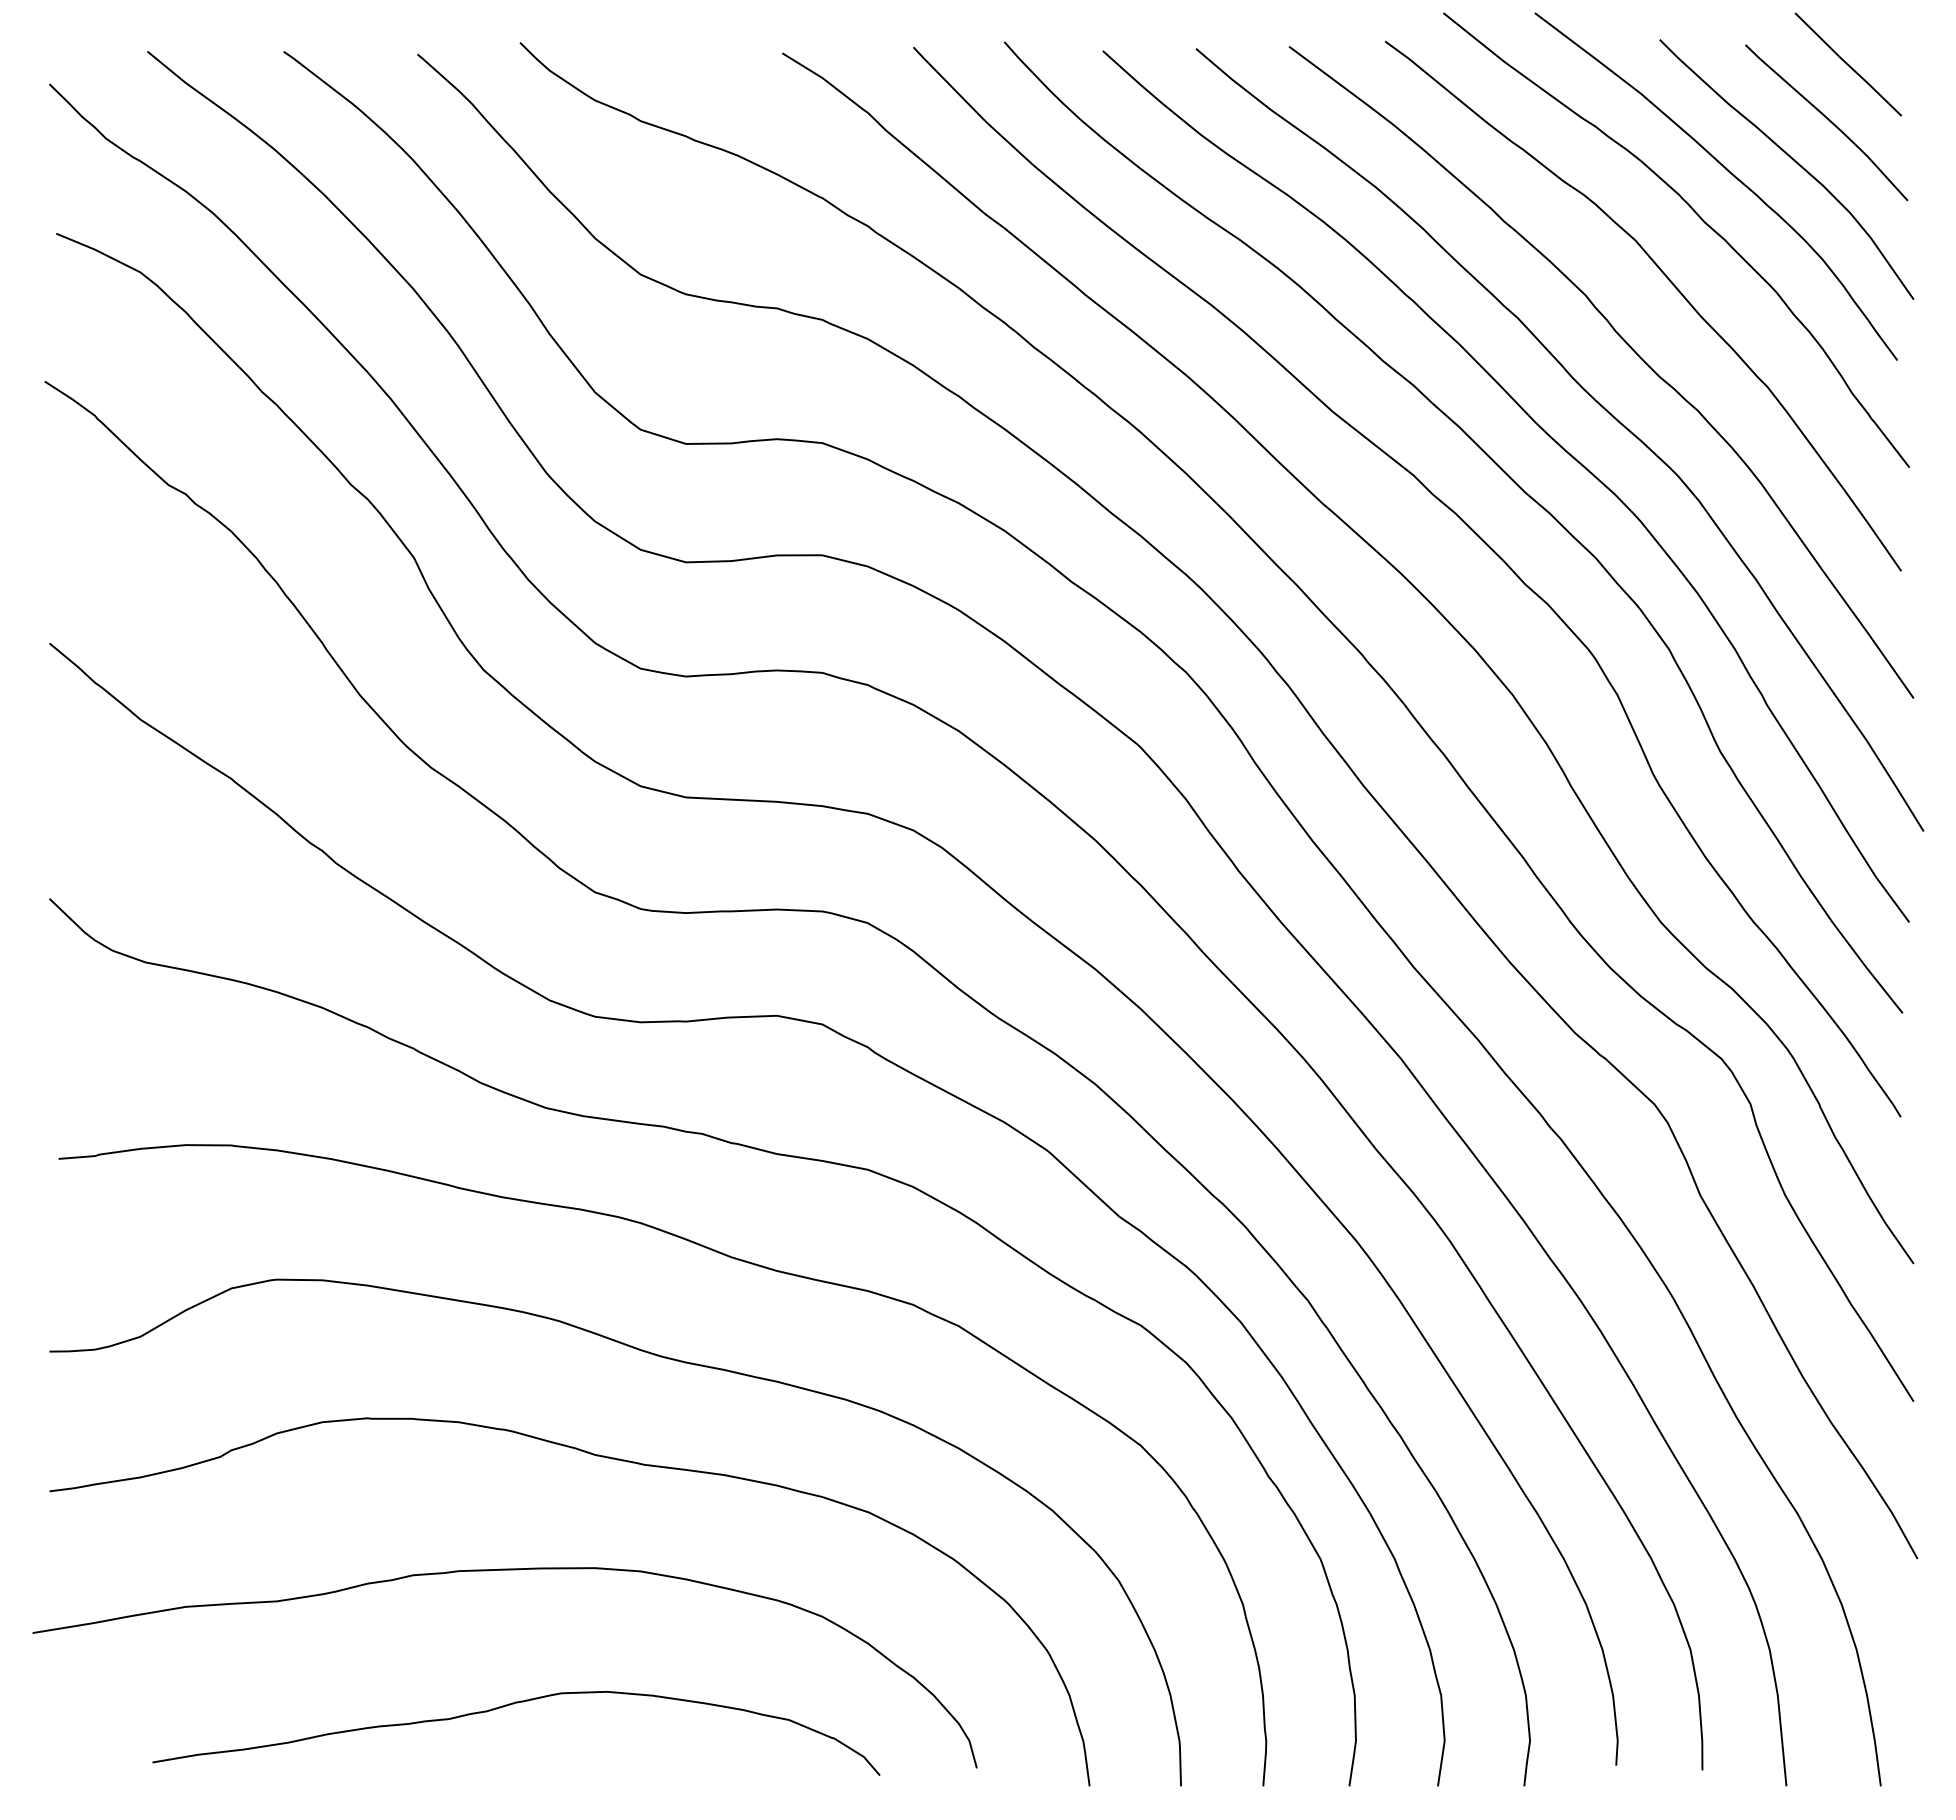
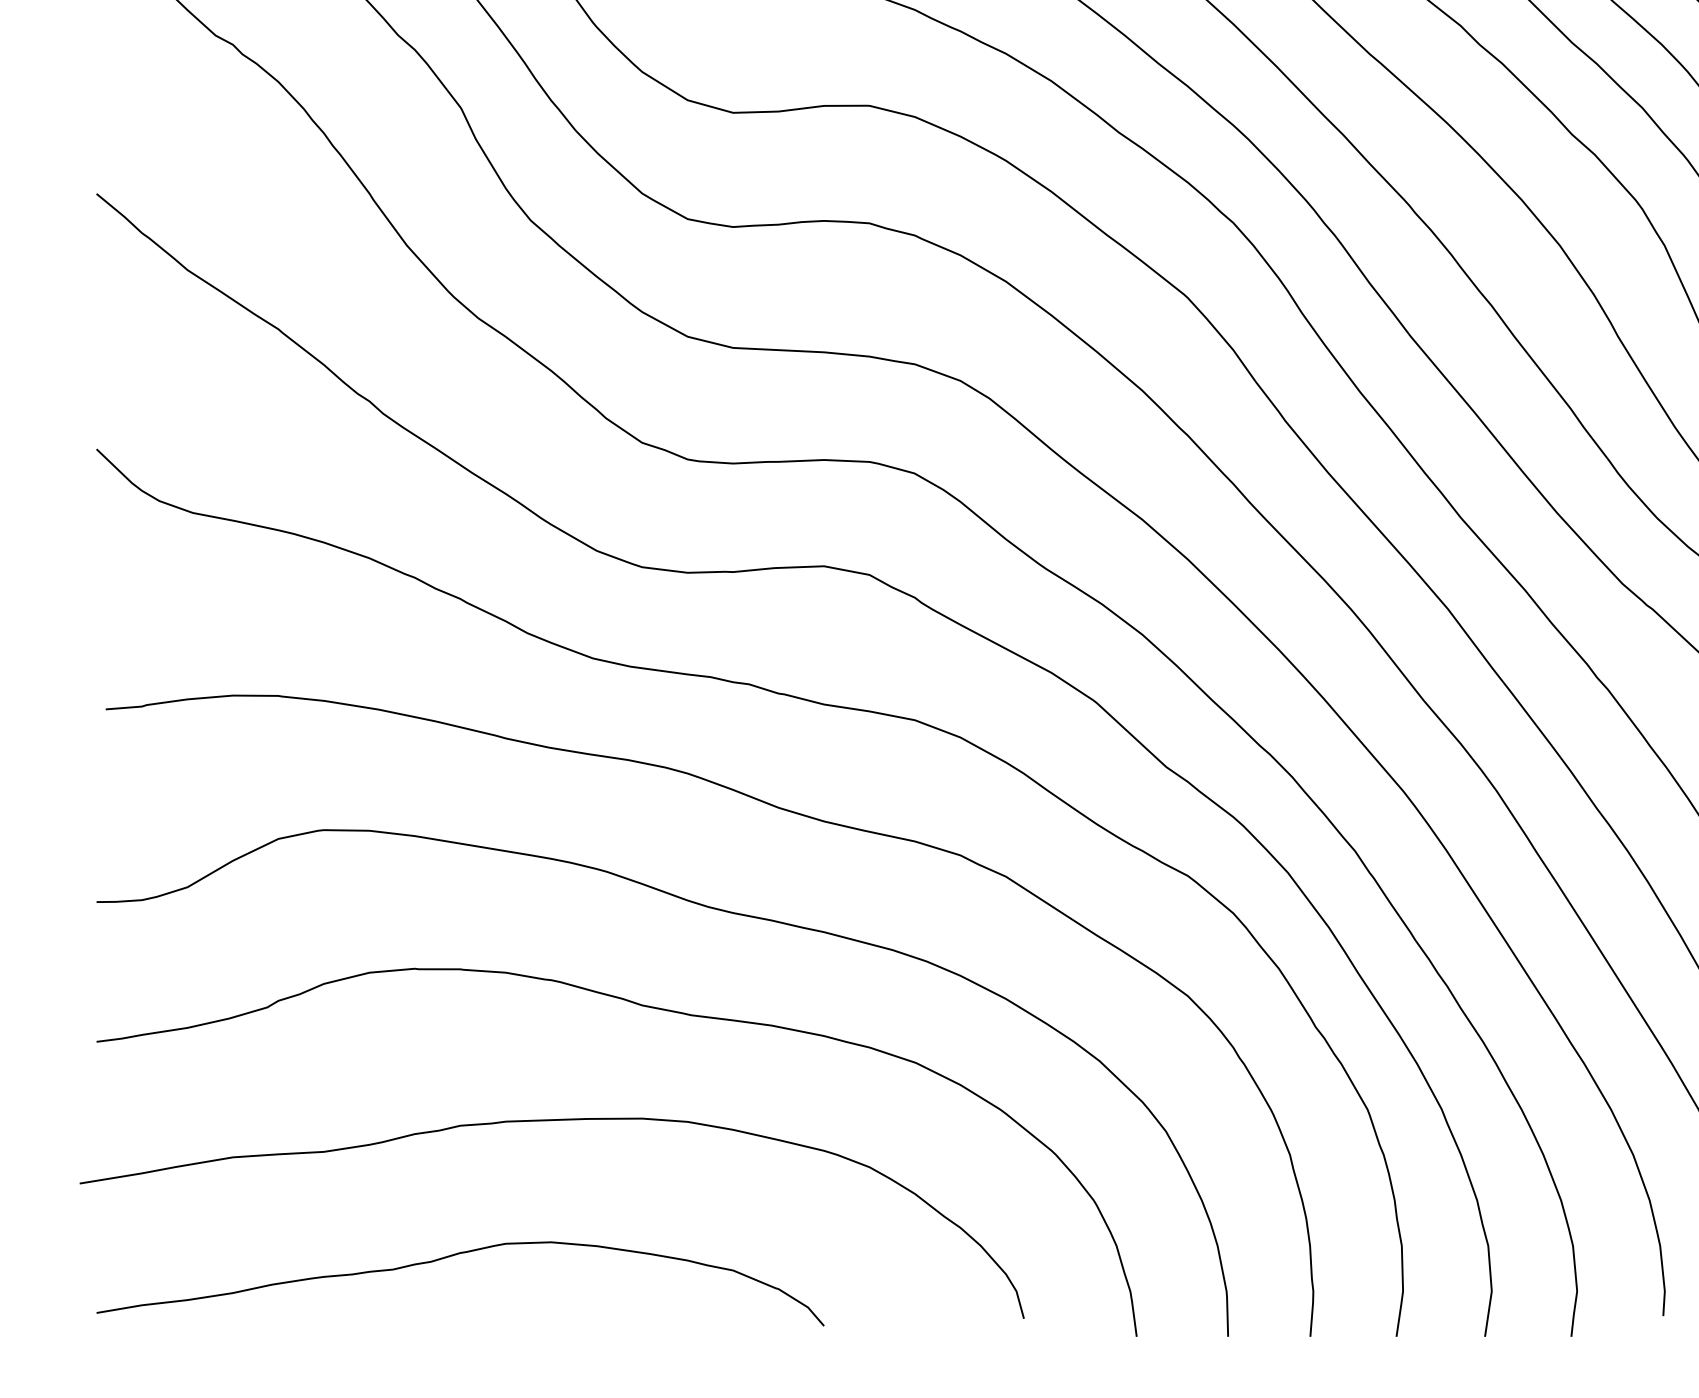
curve: (507, 1706) -> (451, 1256), moved

